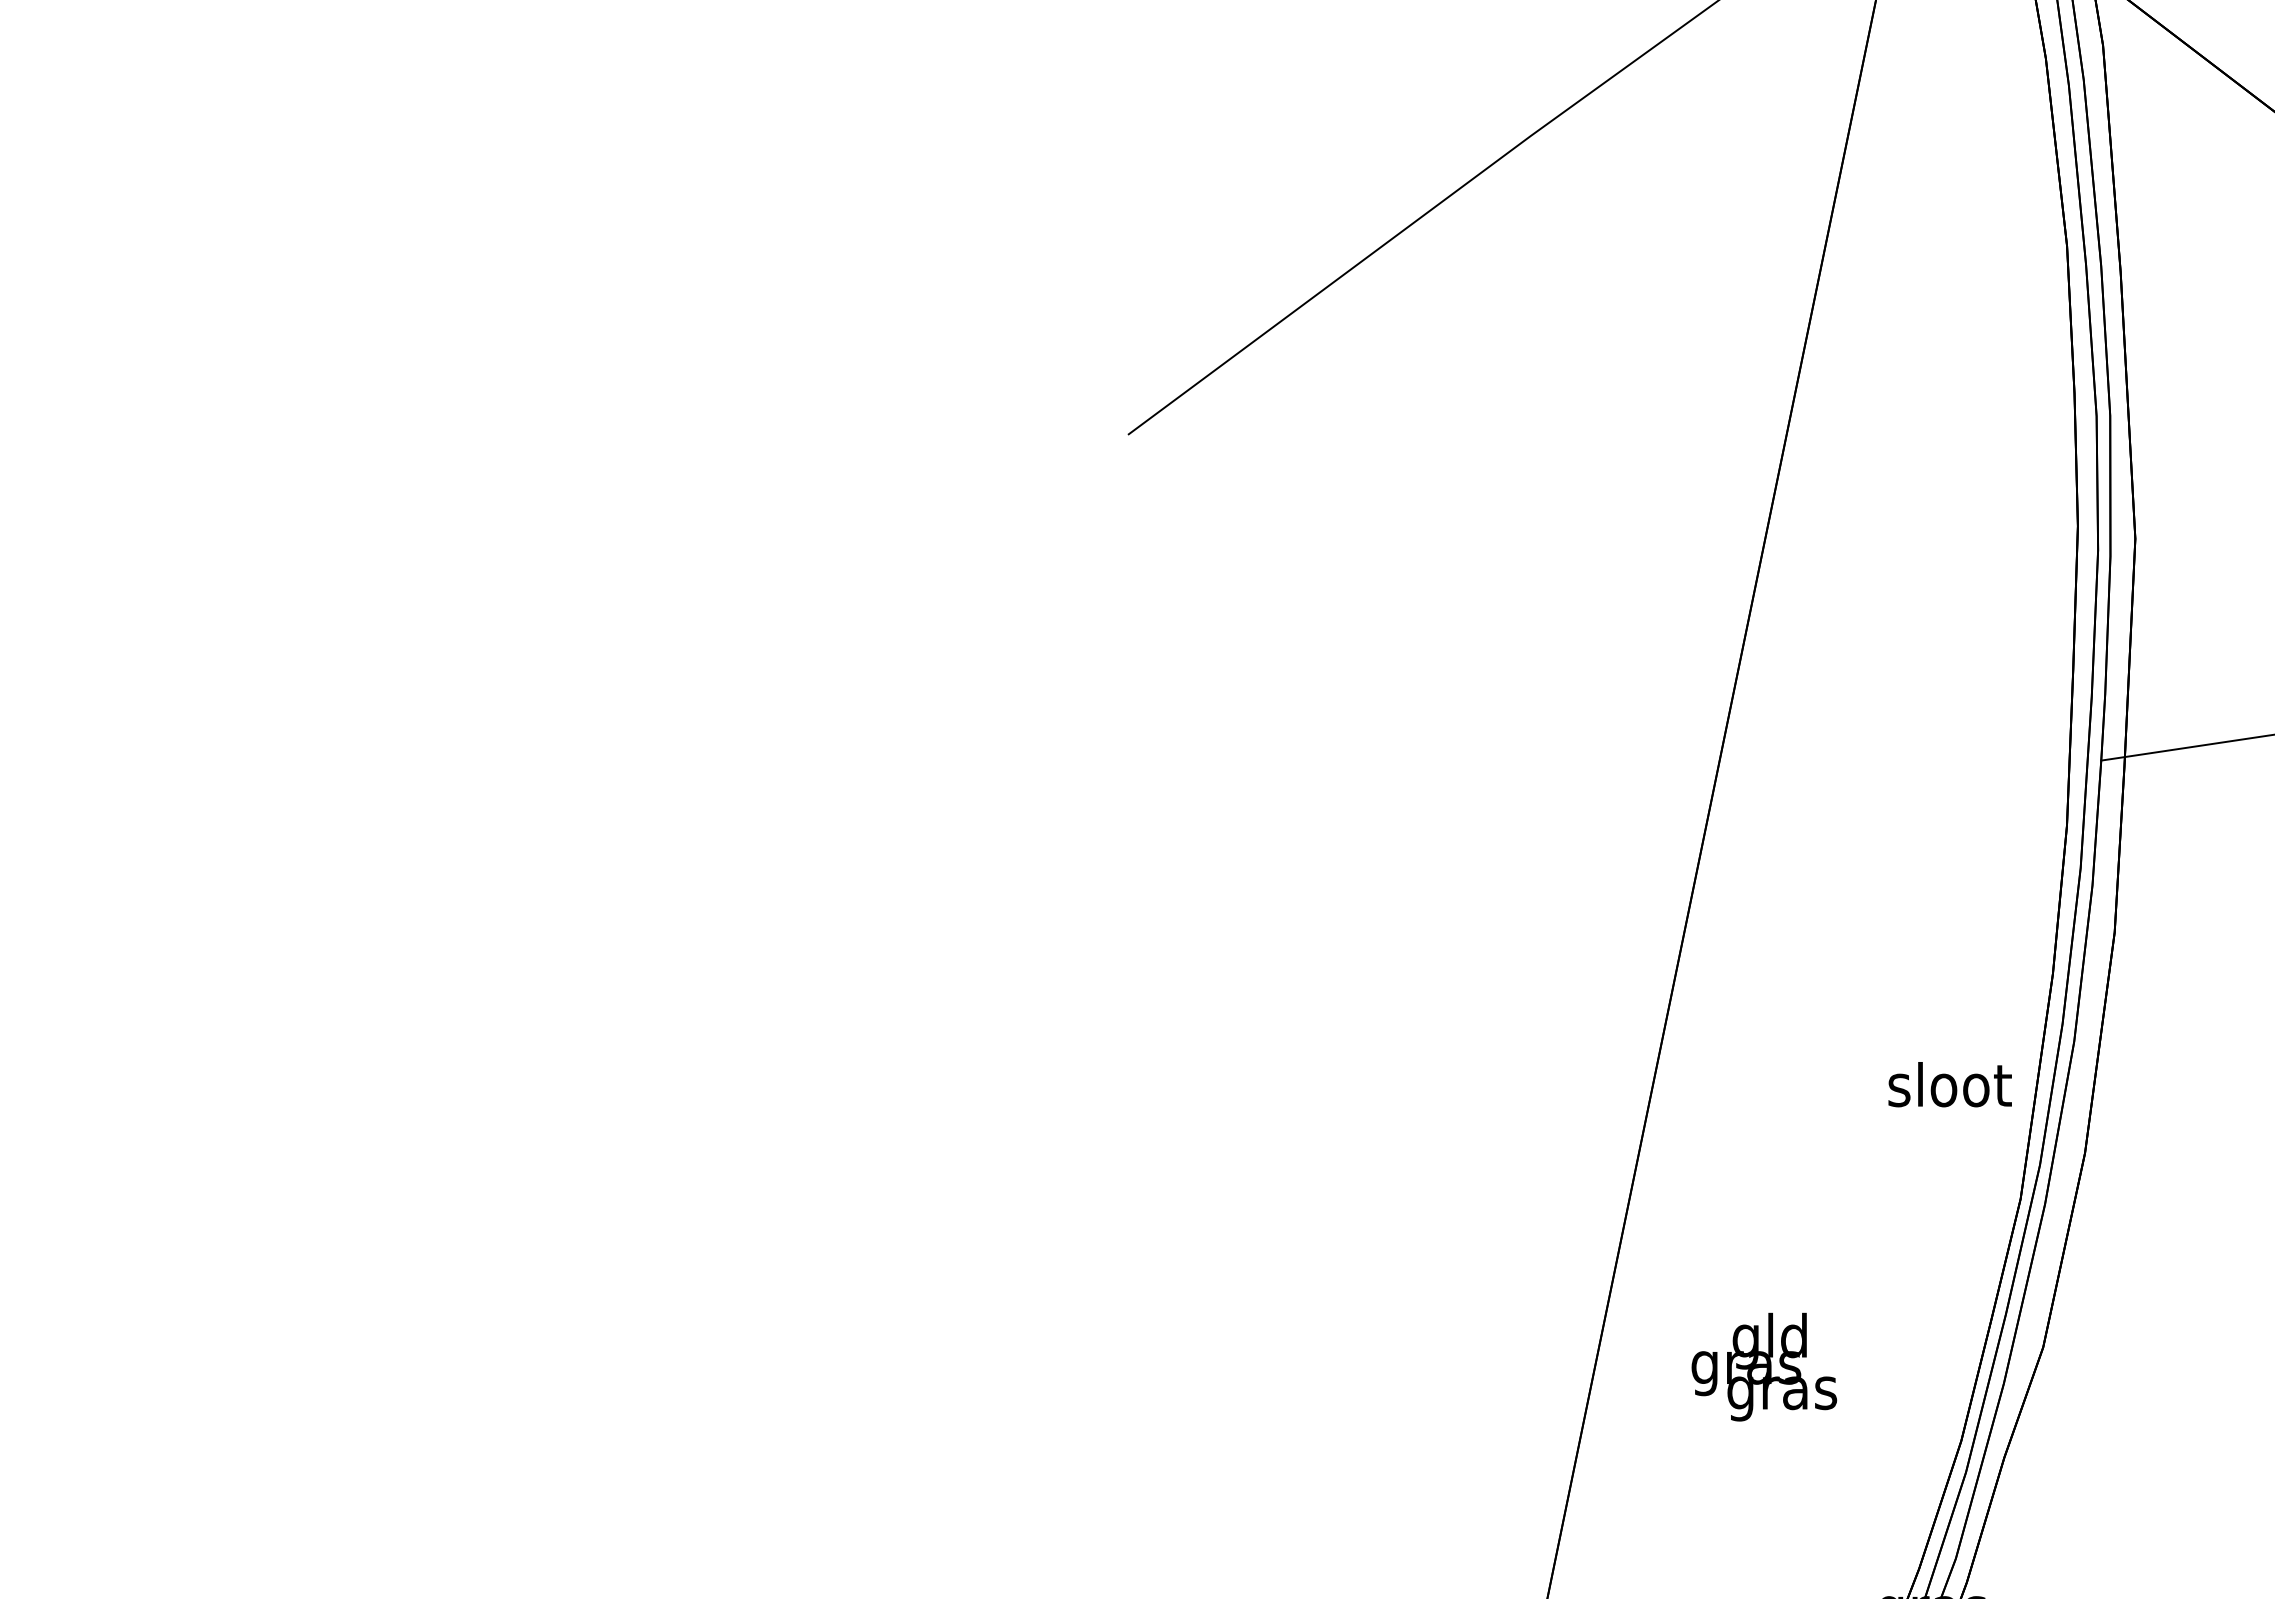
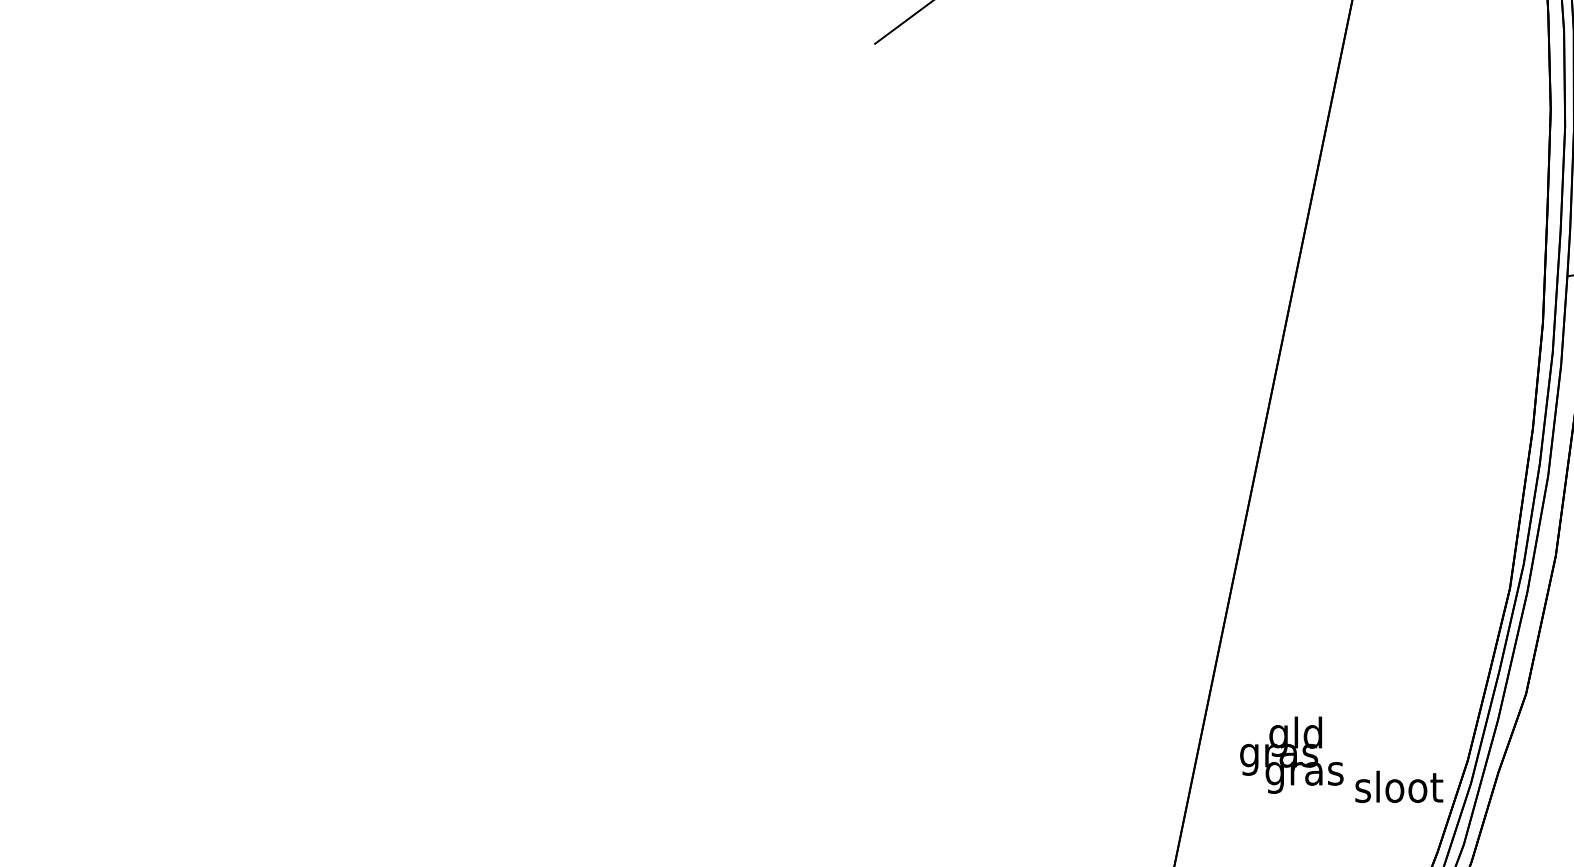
text: (1949, 1084) -> (1398, 786), moved
text: (1764, 1366) -> (1291, 754), moved

